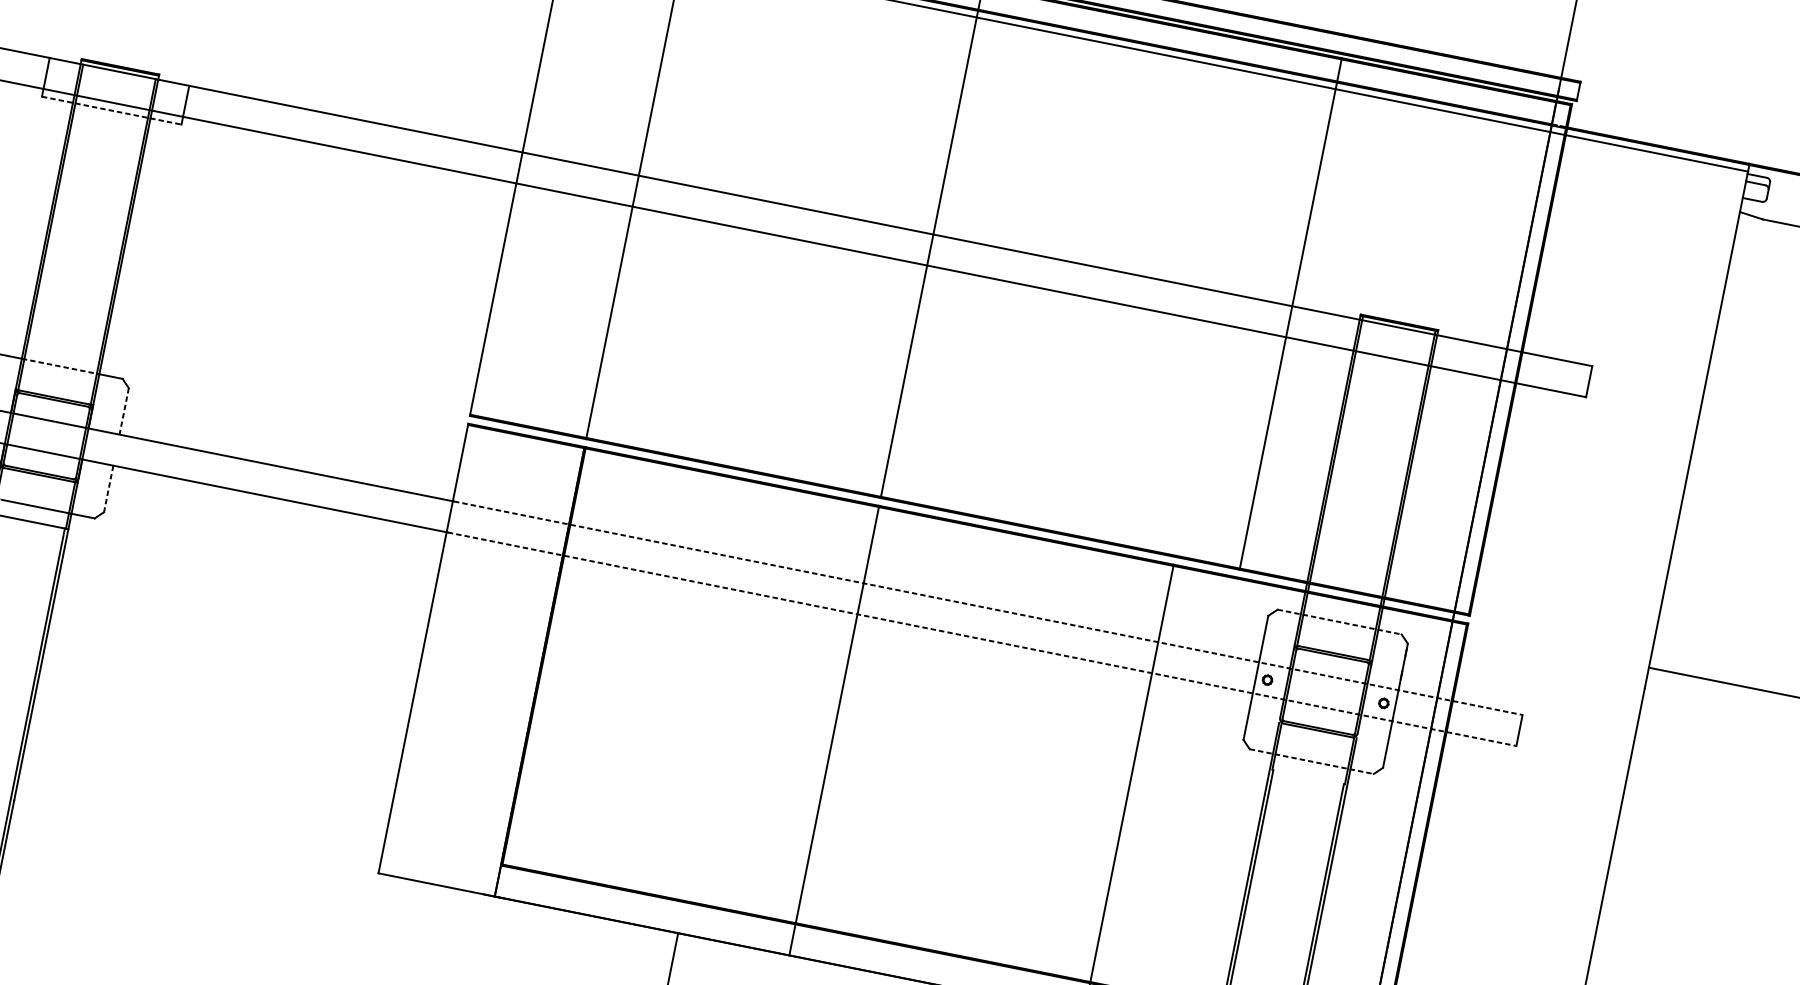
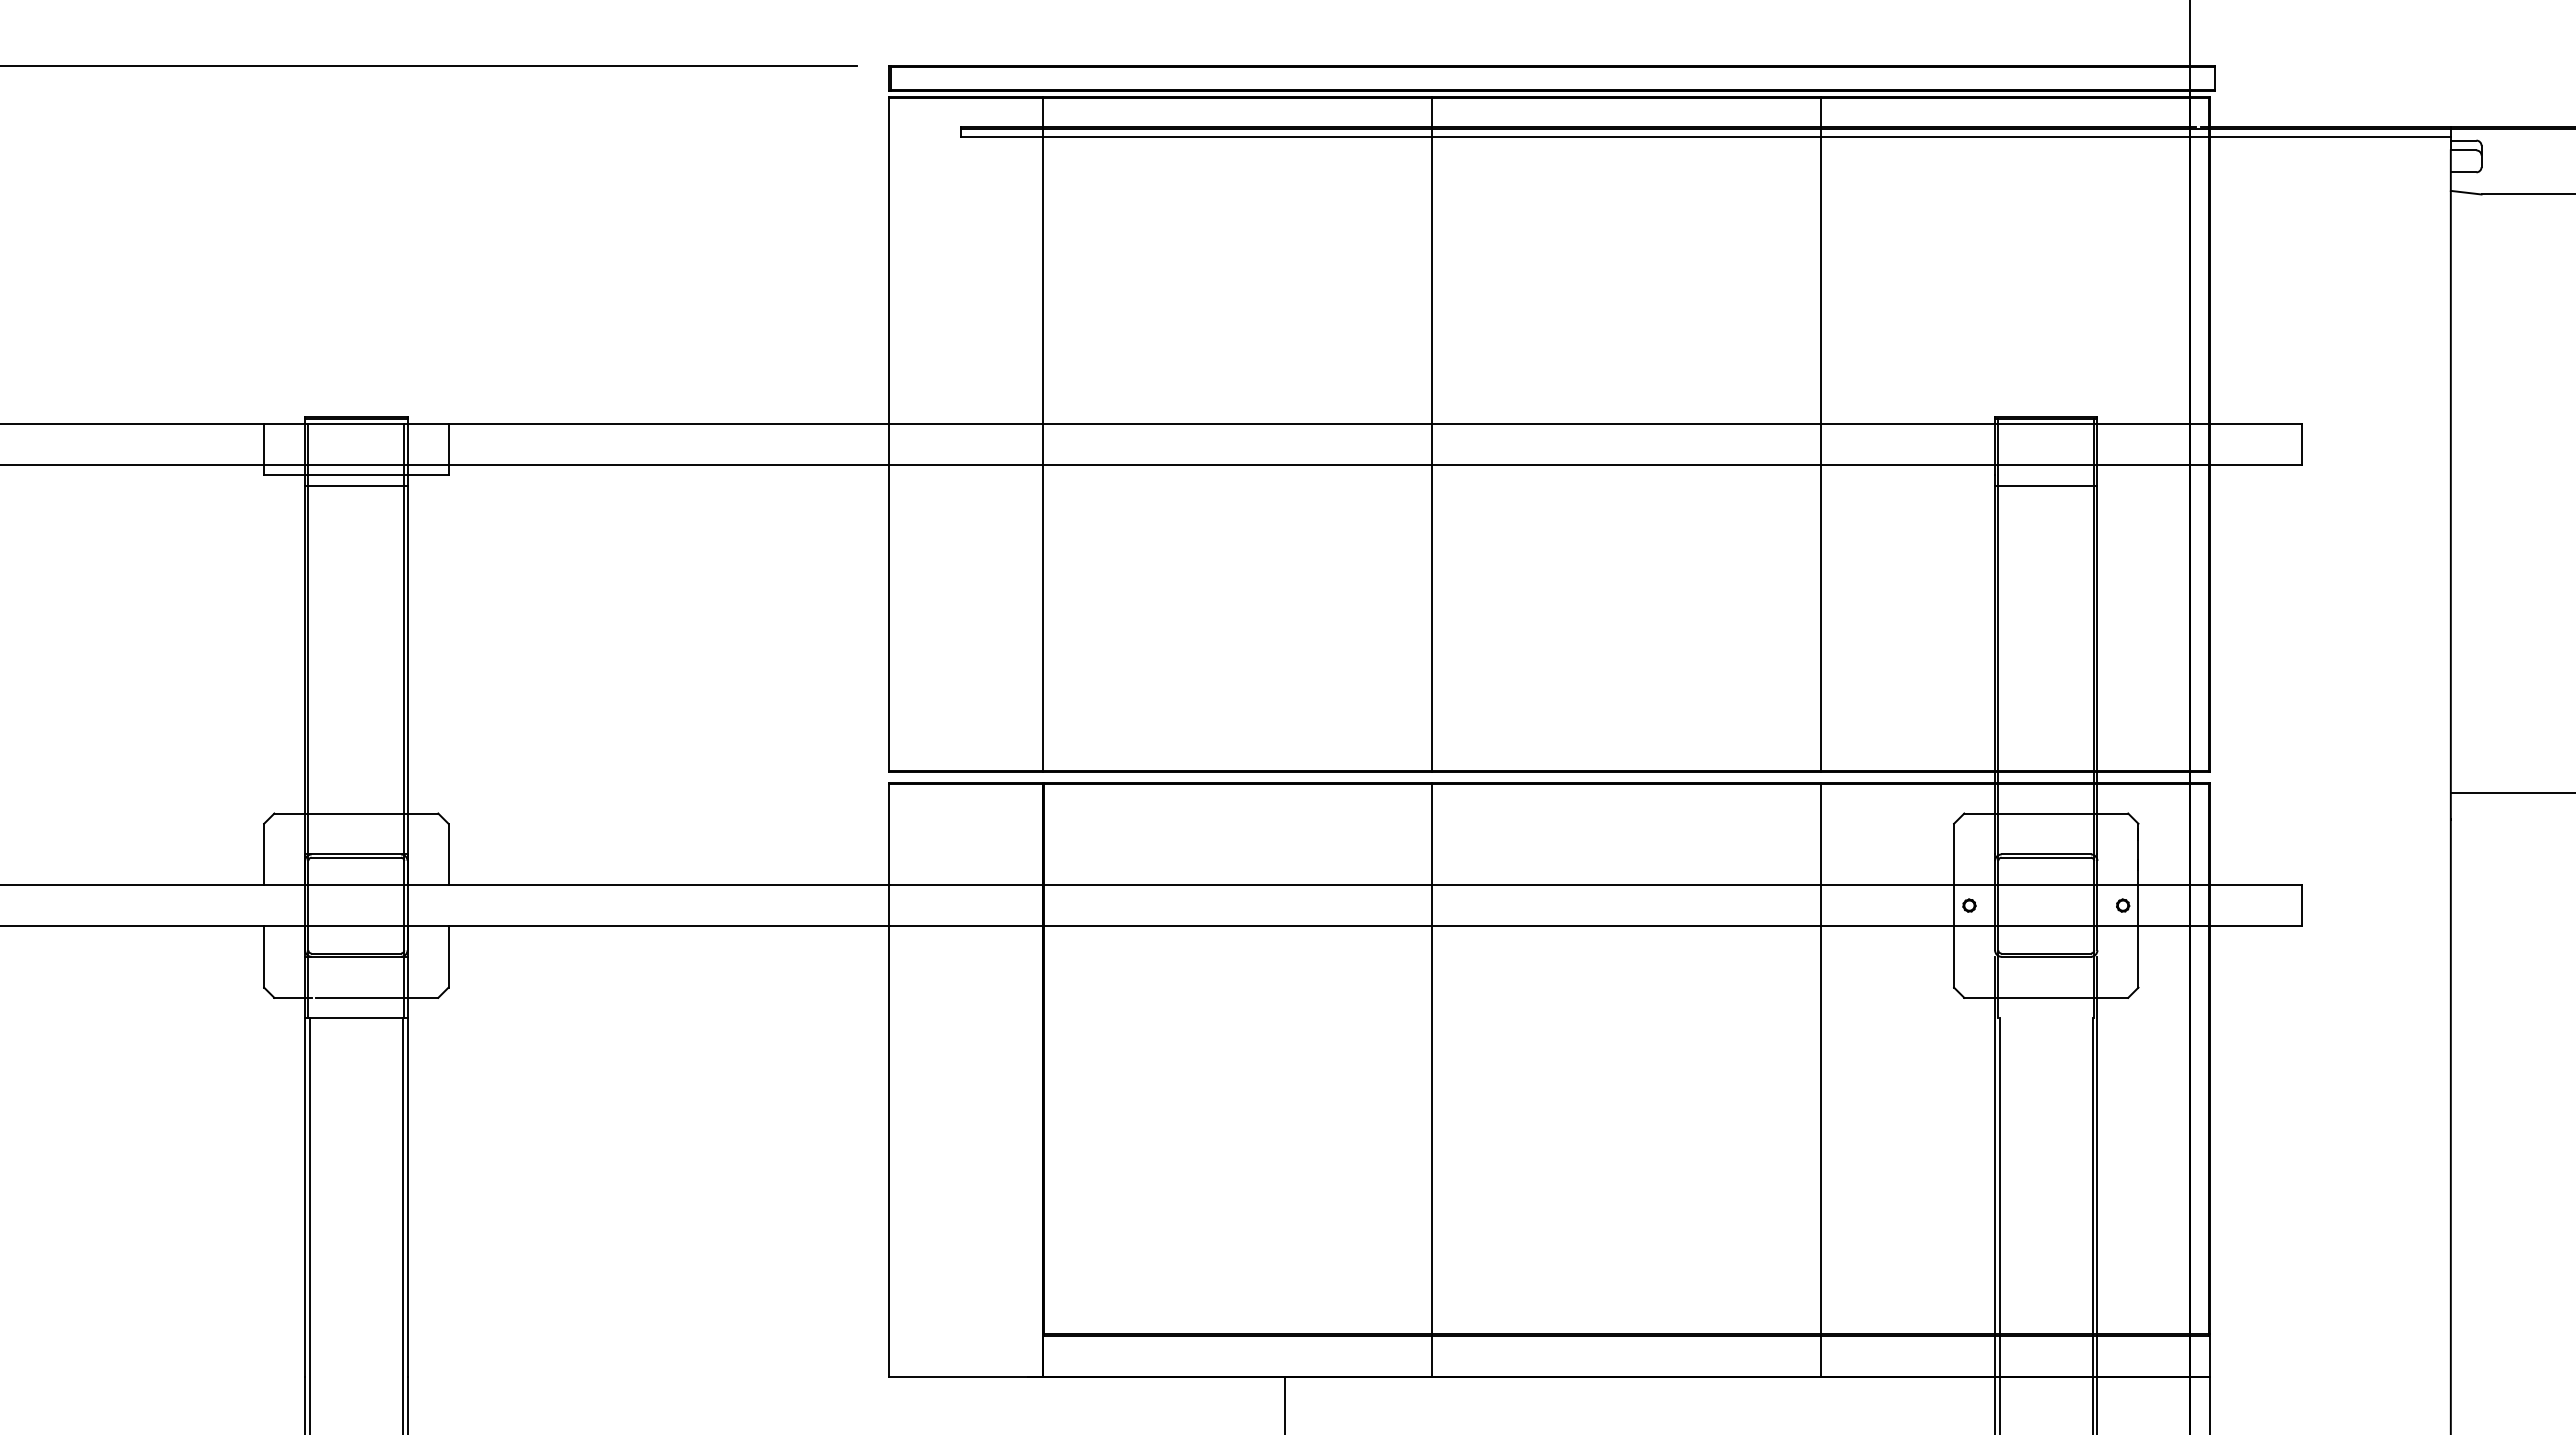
line: (111, 110) -> (356, 475), dashed -> solid
line: (110, 118) -> (356, 485), added
line: (1290, 313) -> (1820, 434), moved
line: (60, 366) -> (356, 813), dashed -> solid
line: (1389, 373) -> (2046, 485), added
line: (124, 411) -> (448, 854), dashed -> solid
line: (108, 488) -> (448, 956), dashed -> solid
line: (988, 608) -> (1596, 885), dashed -> solid
line: (1339, 622) -> (2046, 813), dashed -> solid
line: (982, 639) -> (1596, 926), dashed -> solid
line: (1311, 761) -> (2046, 997), dashed -> solid

